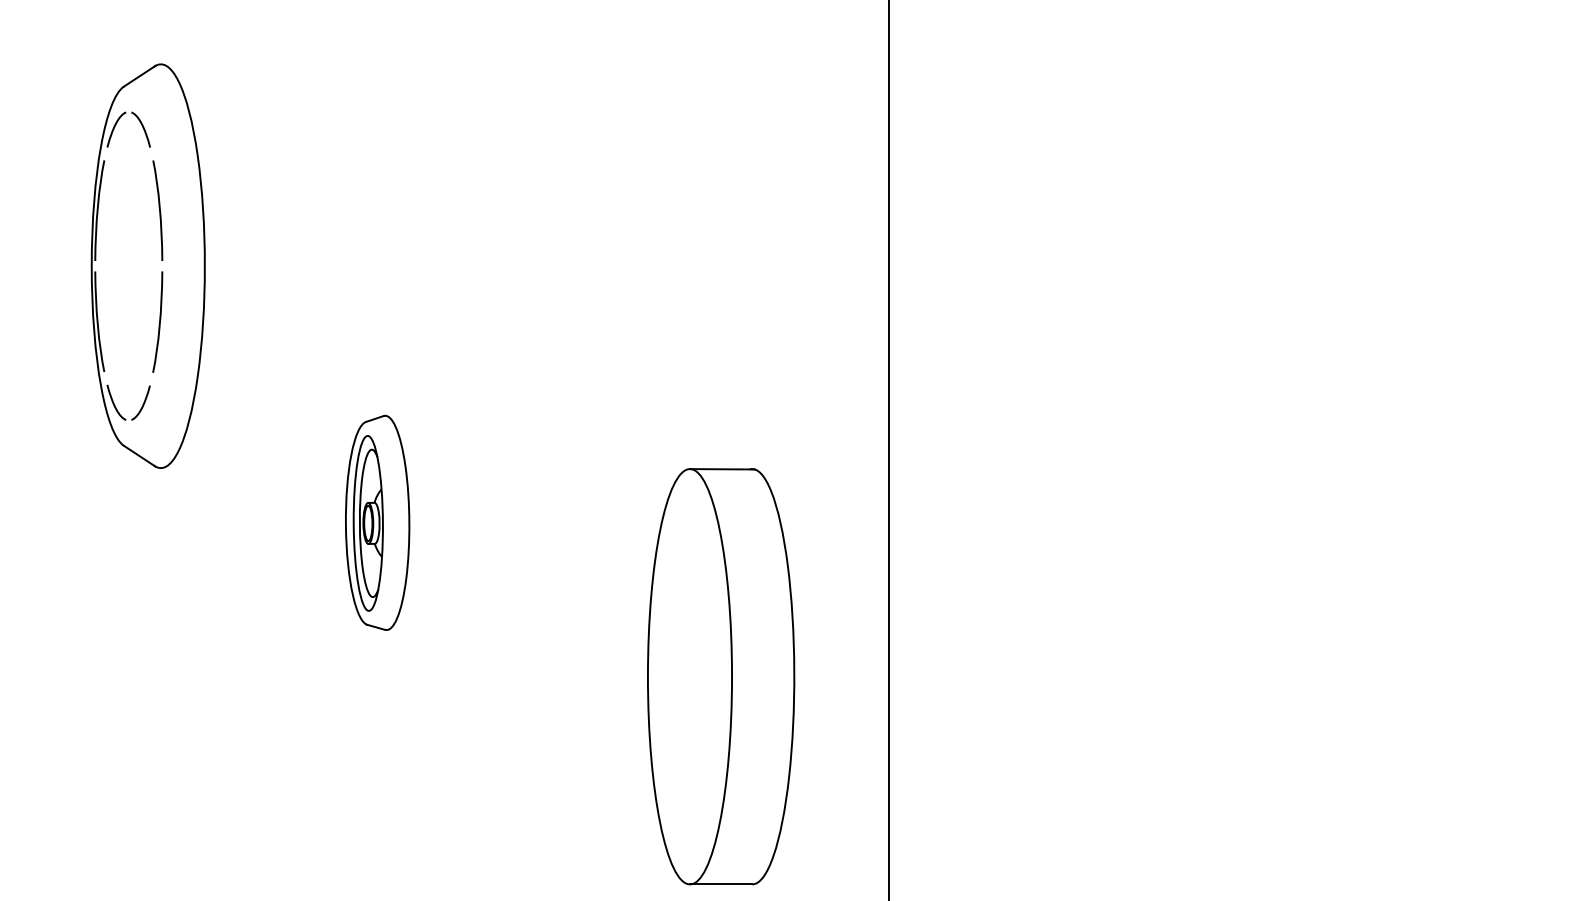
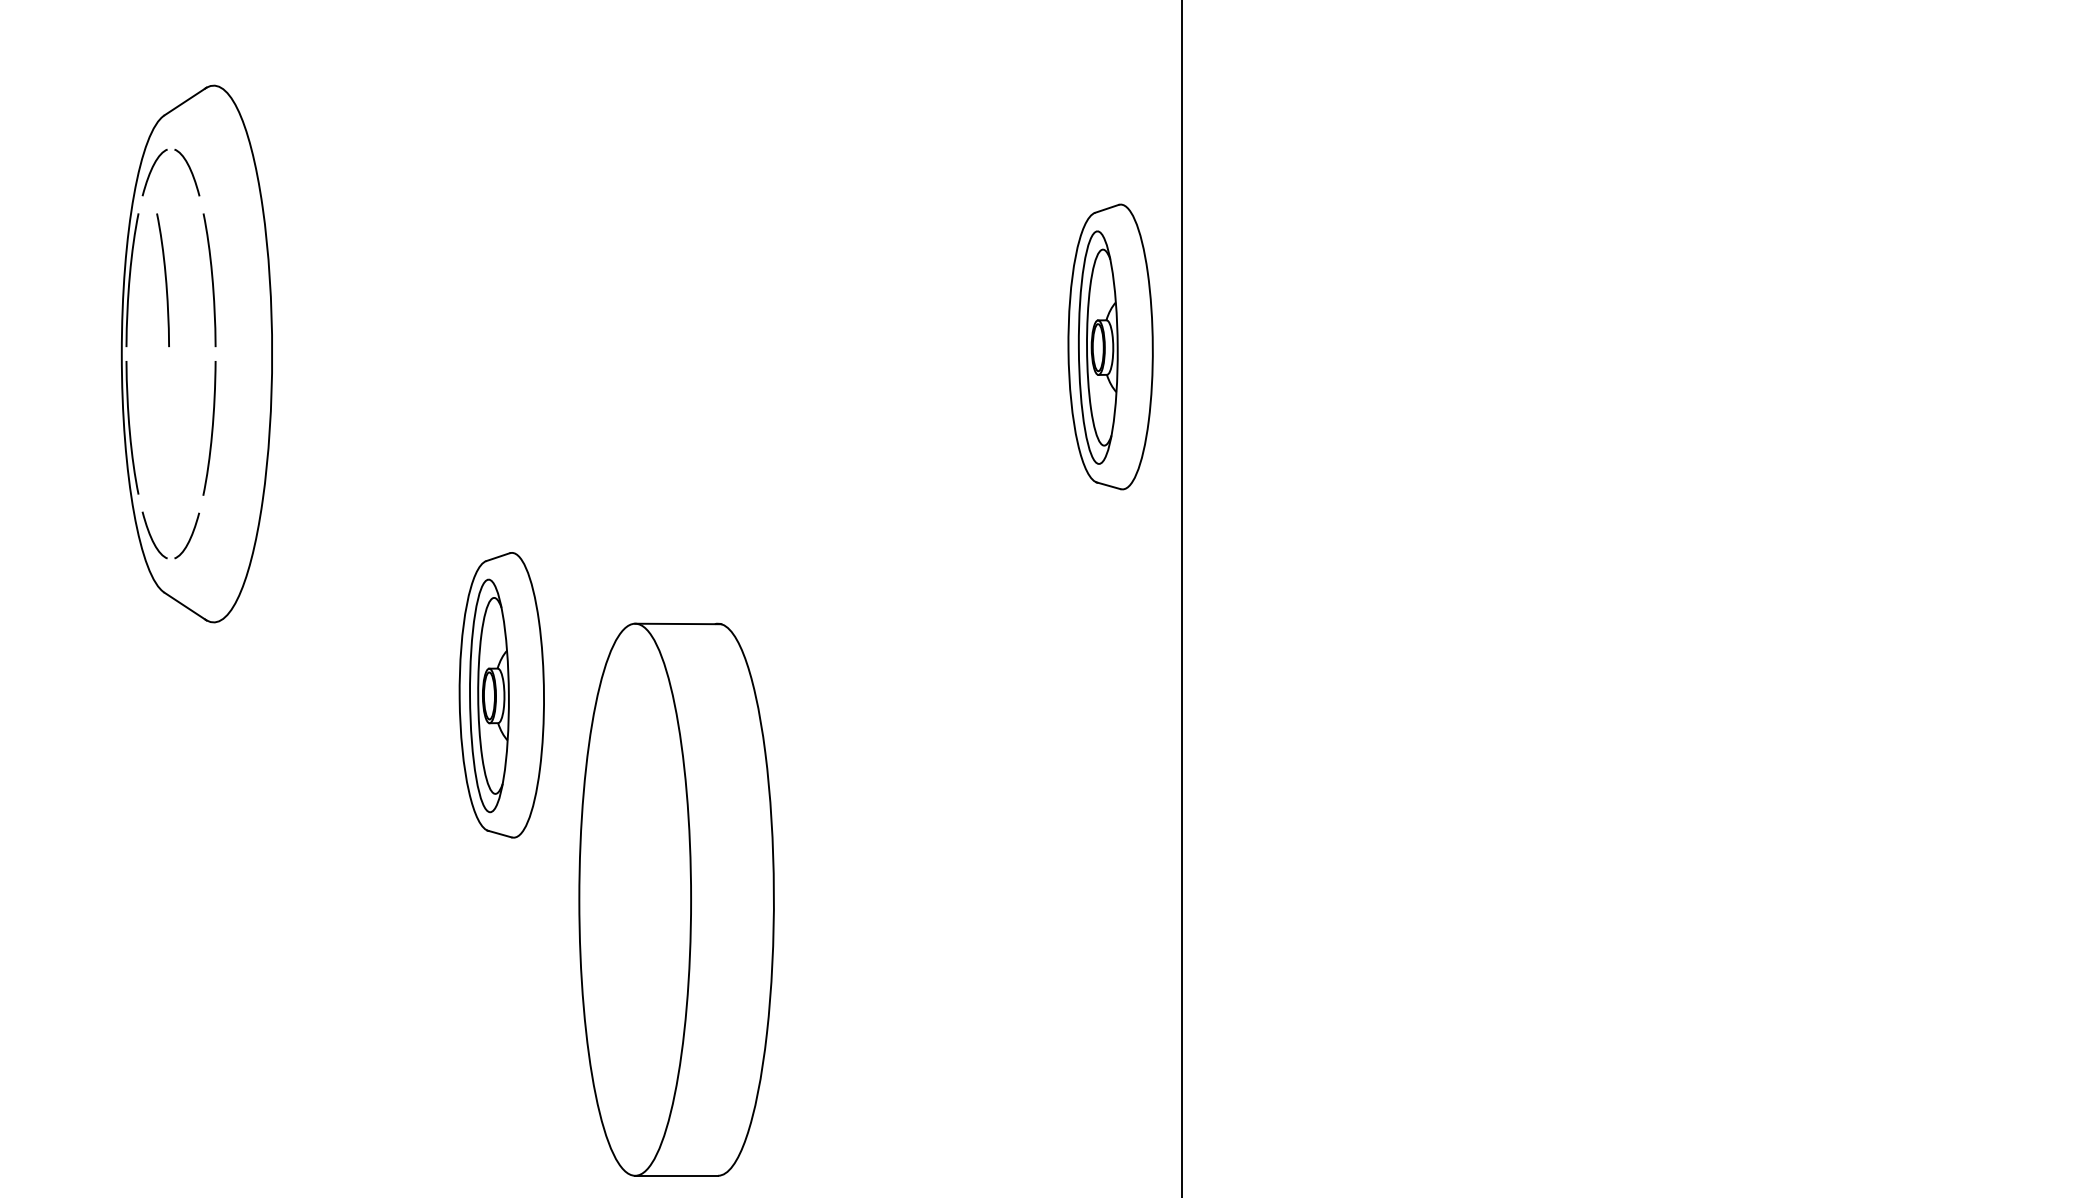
curve: (124, 210) -> (165, 279), added
part: (835, 260) -> (1110, 346), added
part: (721, 676) -> (677, 899), moved

